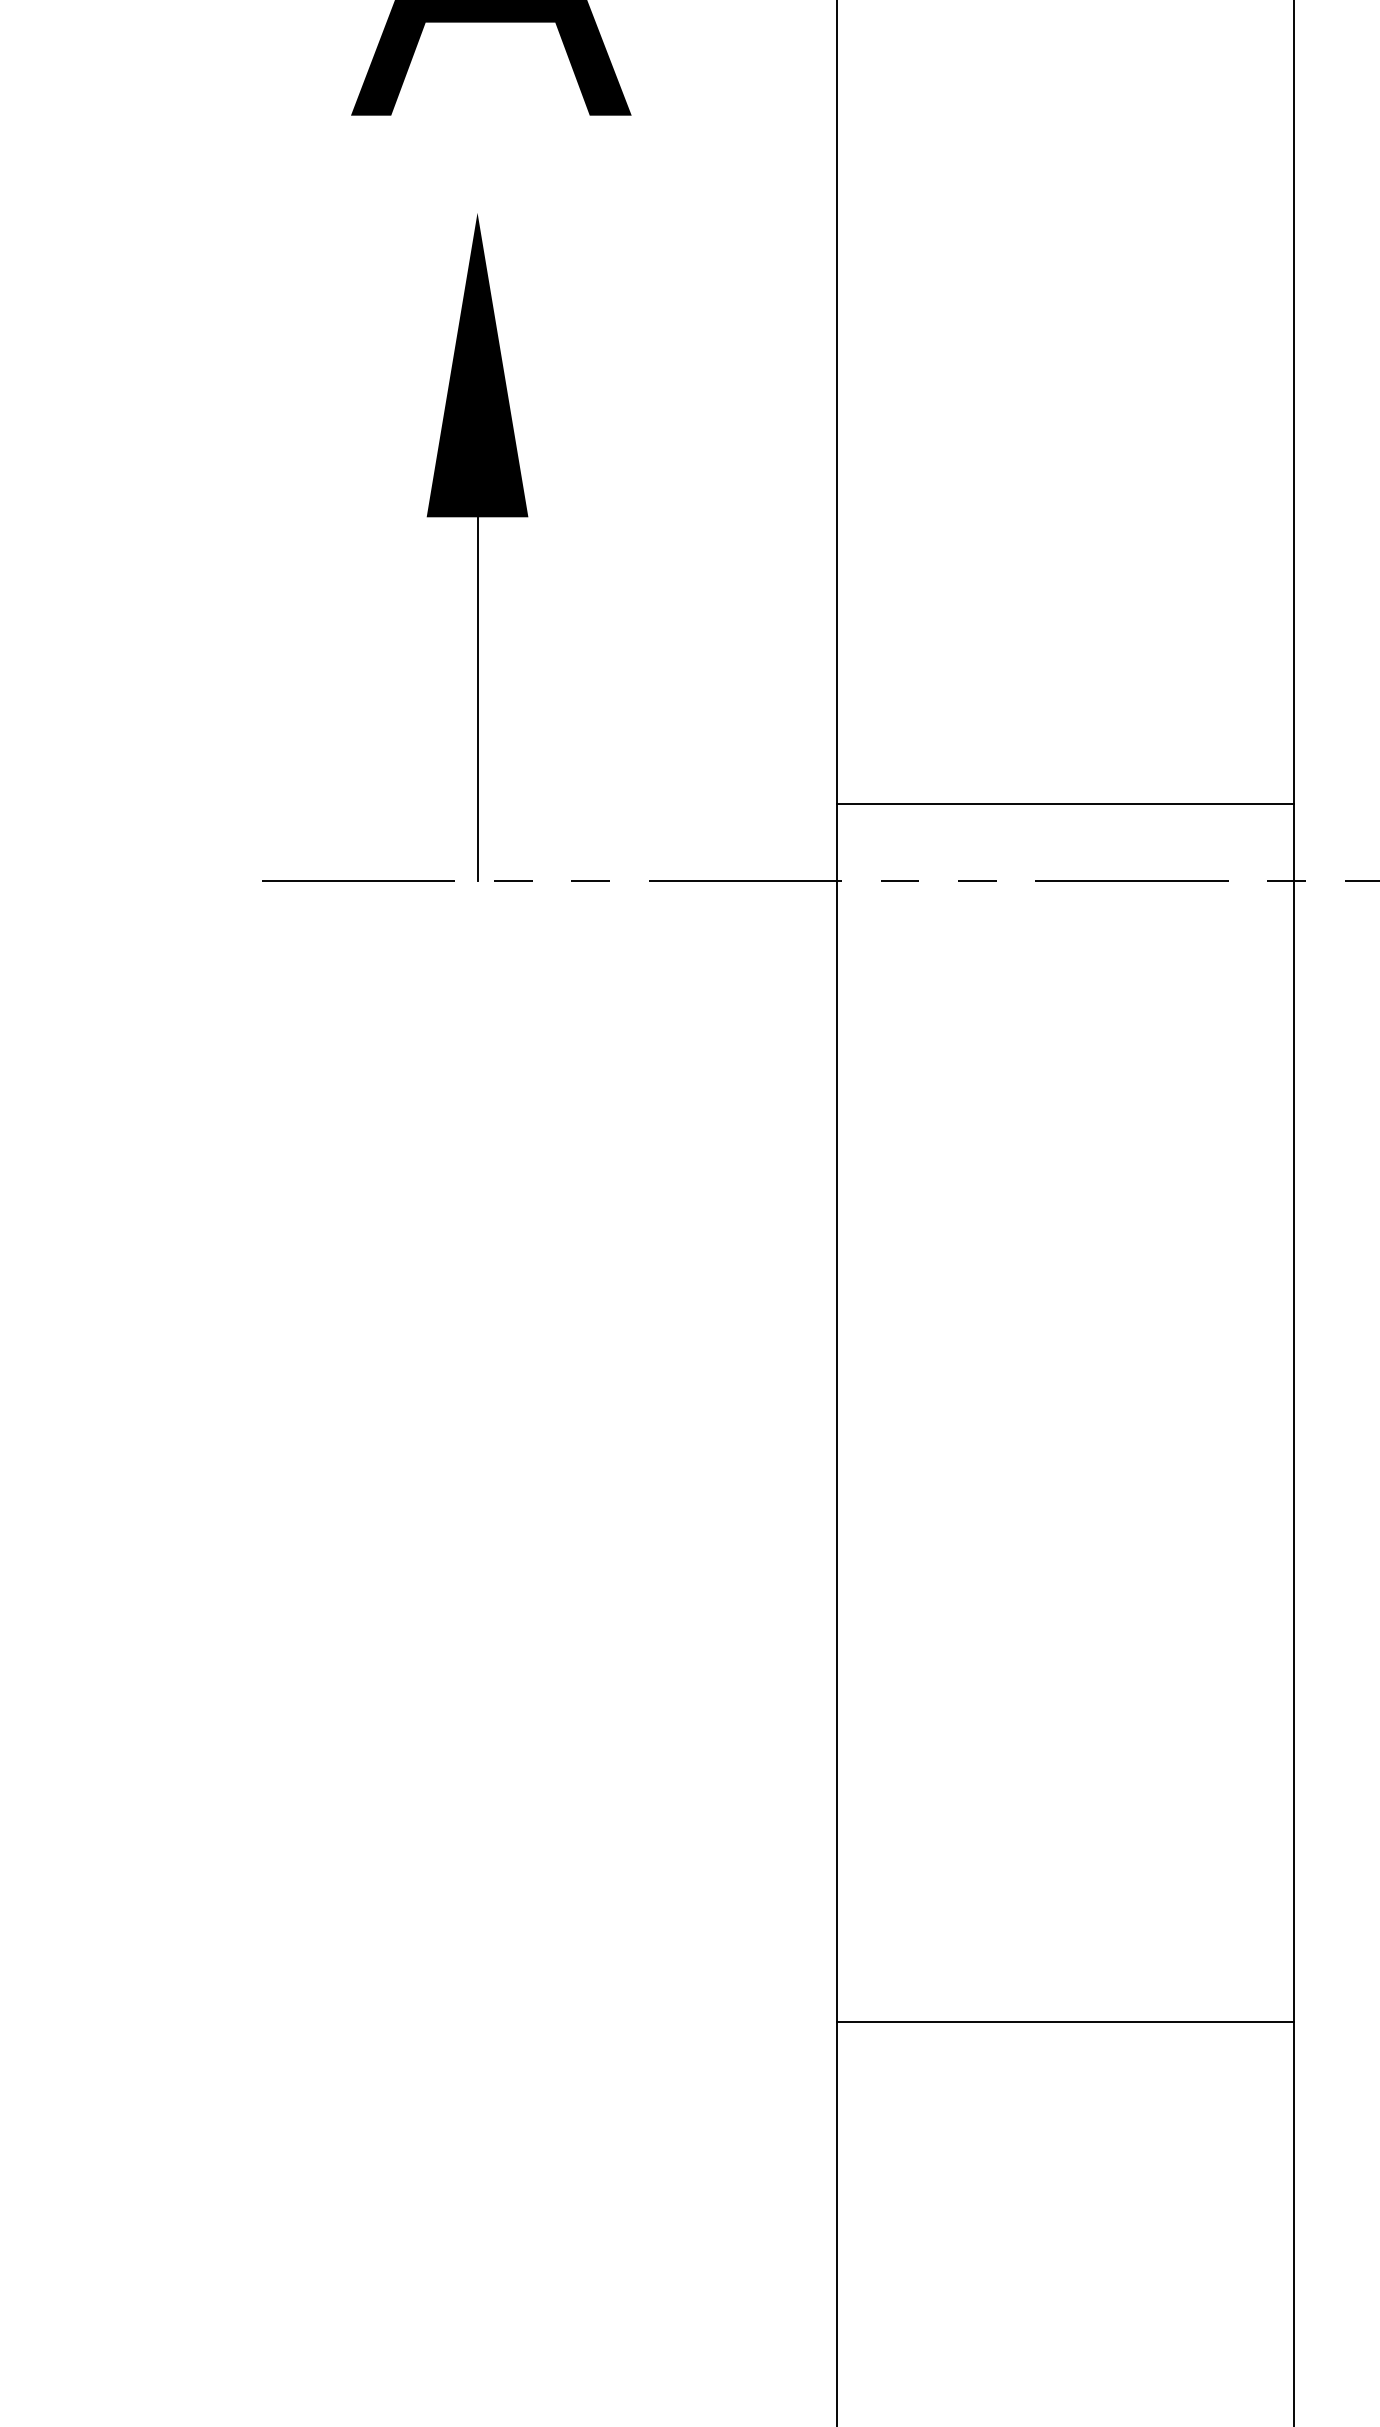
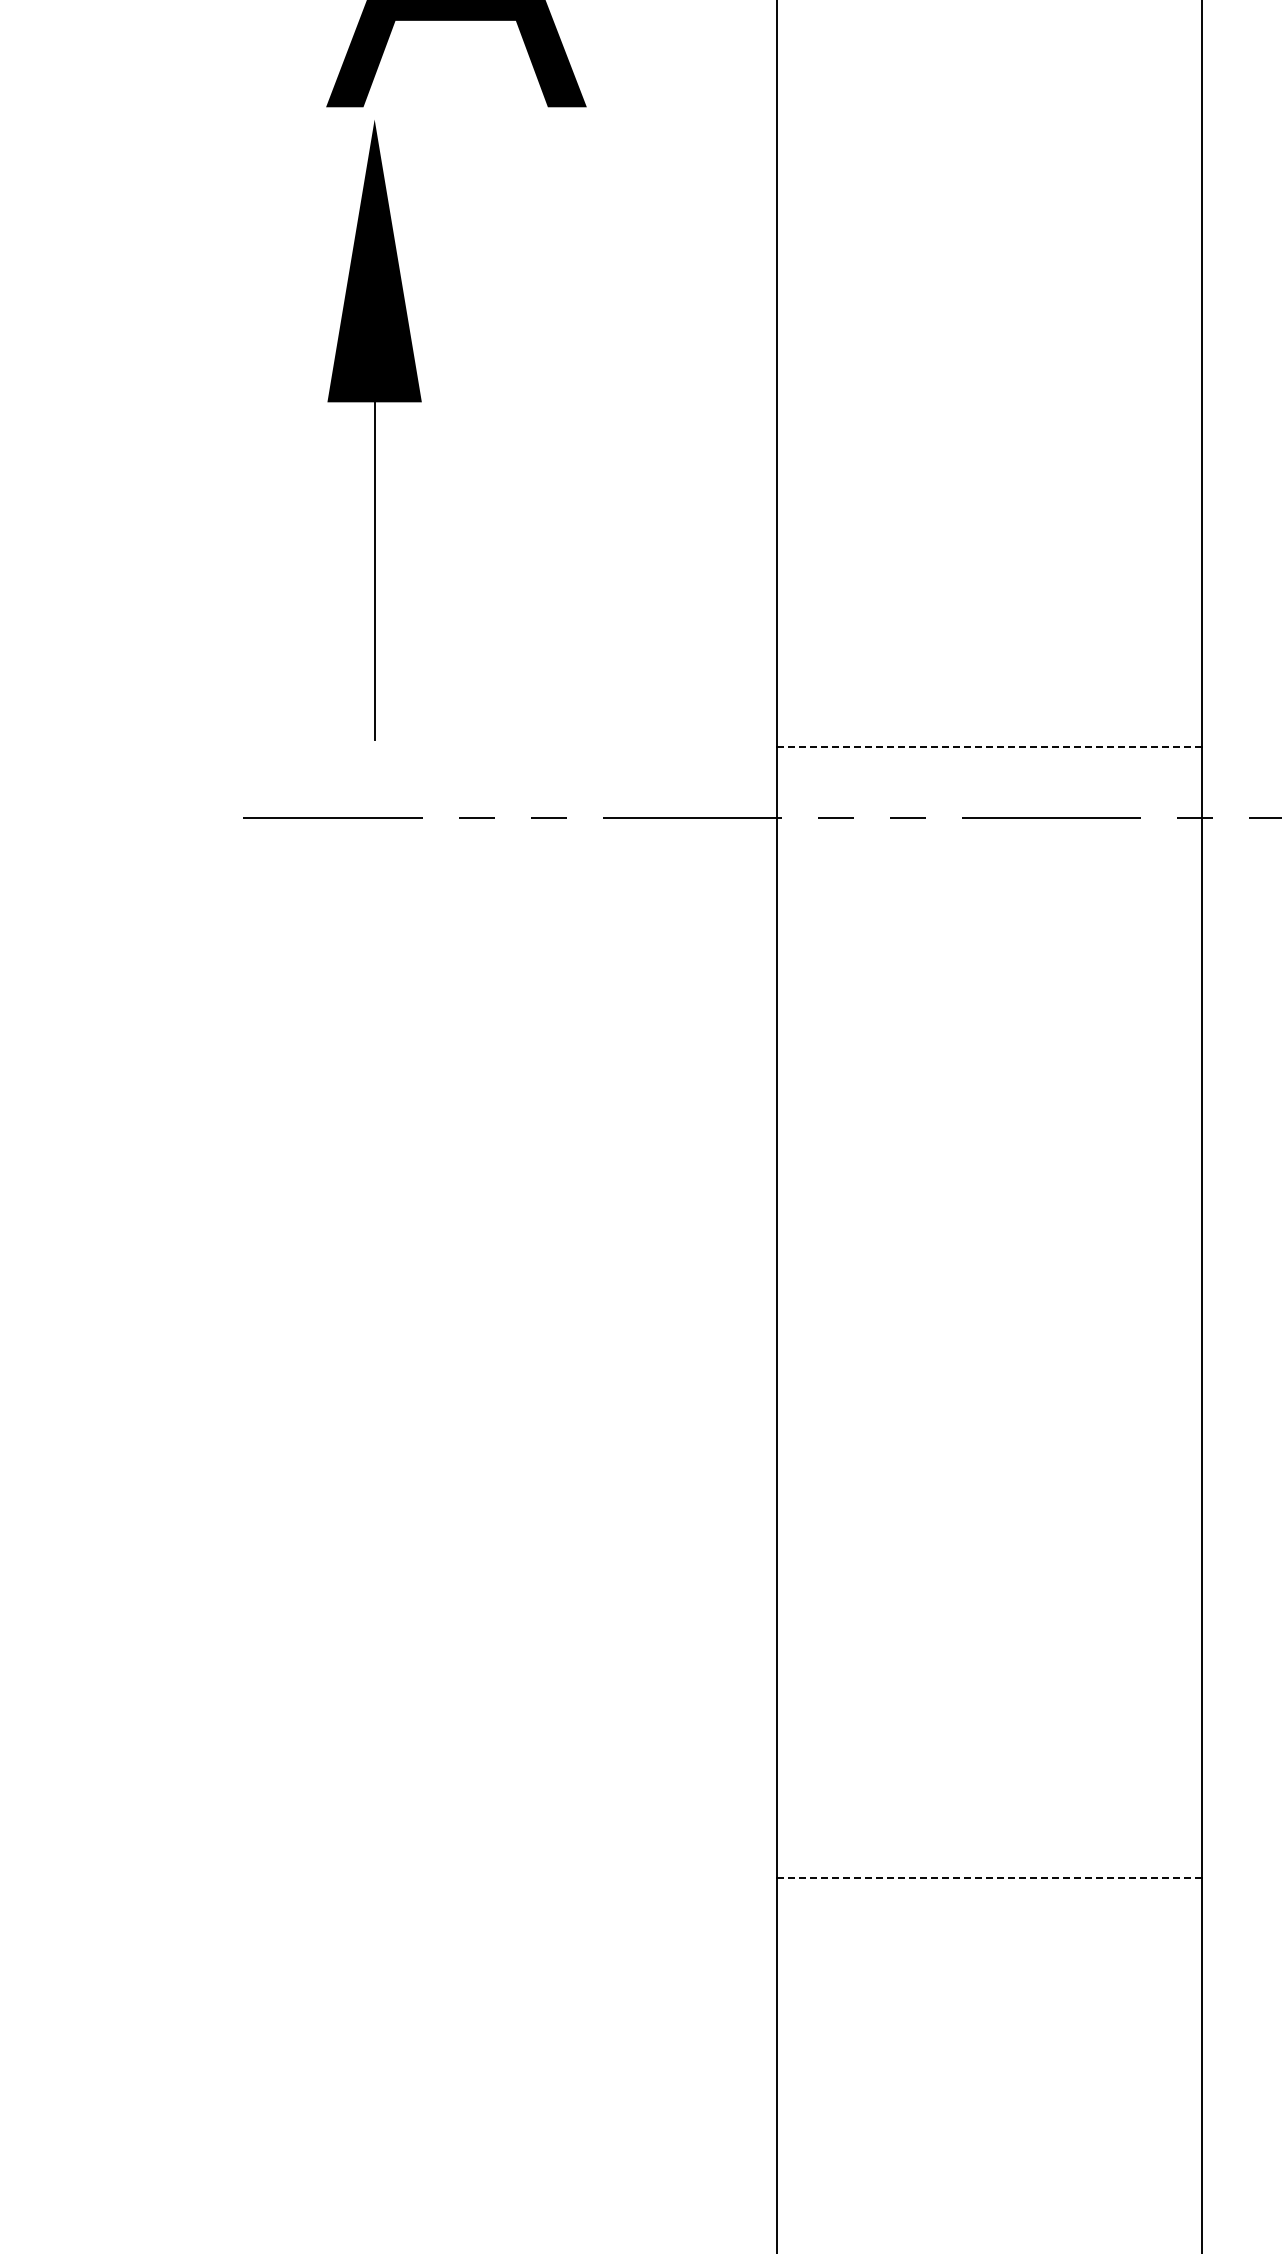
part: (477, 547) -> (374, 430), moved
line: (1065, 804) -> (989, 747), solid -> dashed
line: (1065, 2022) -> (989, 1878), solid -> dashed

